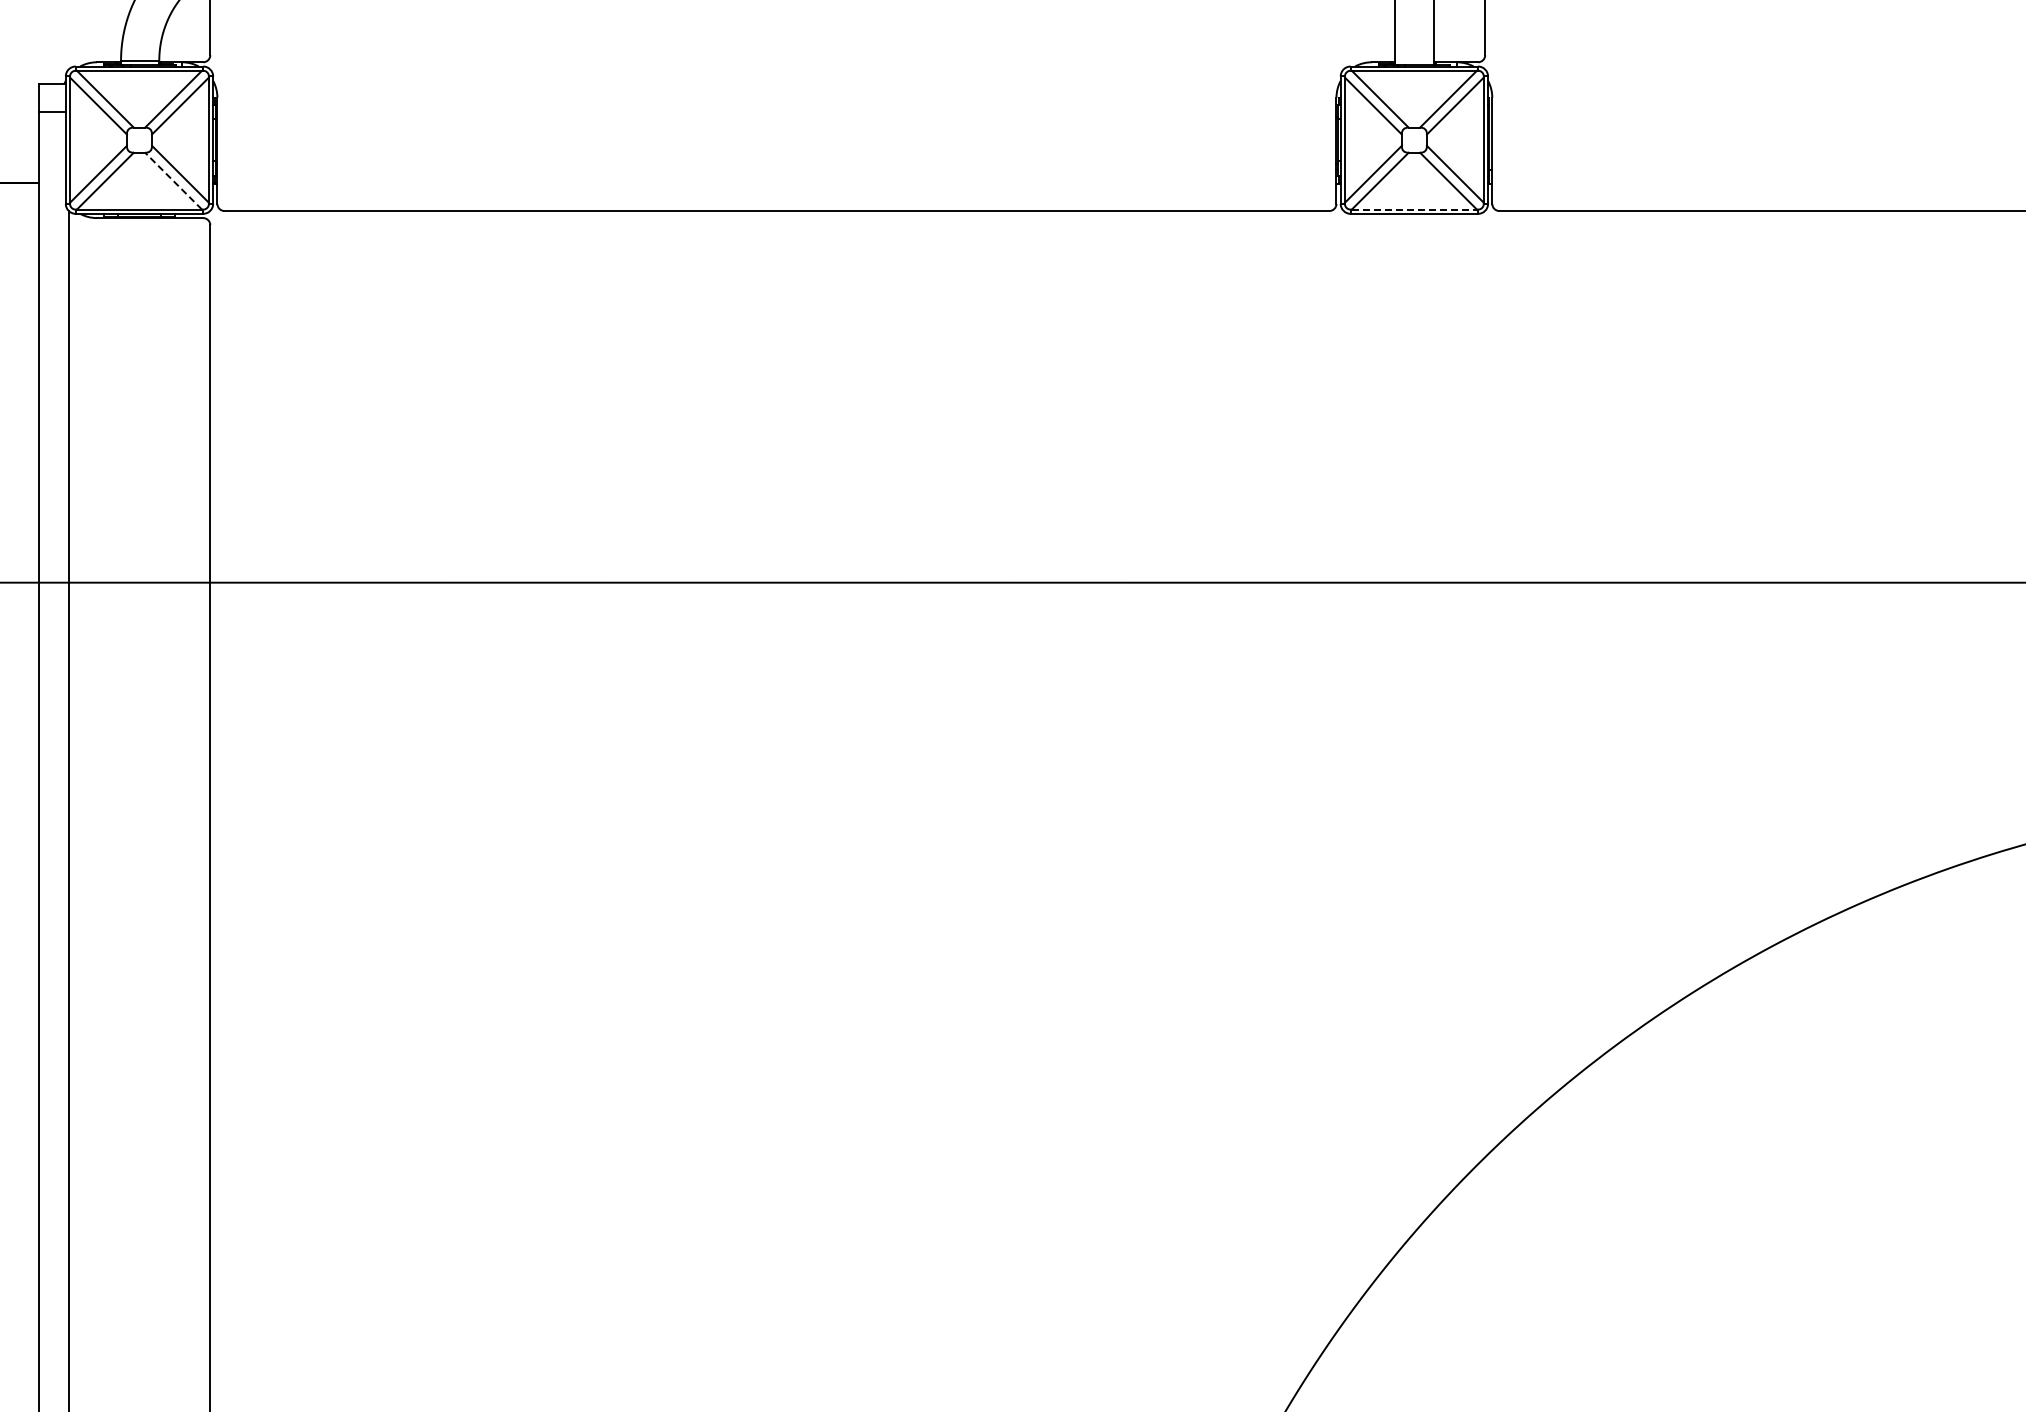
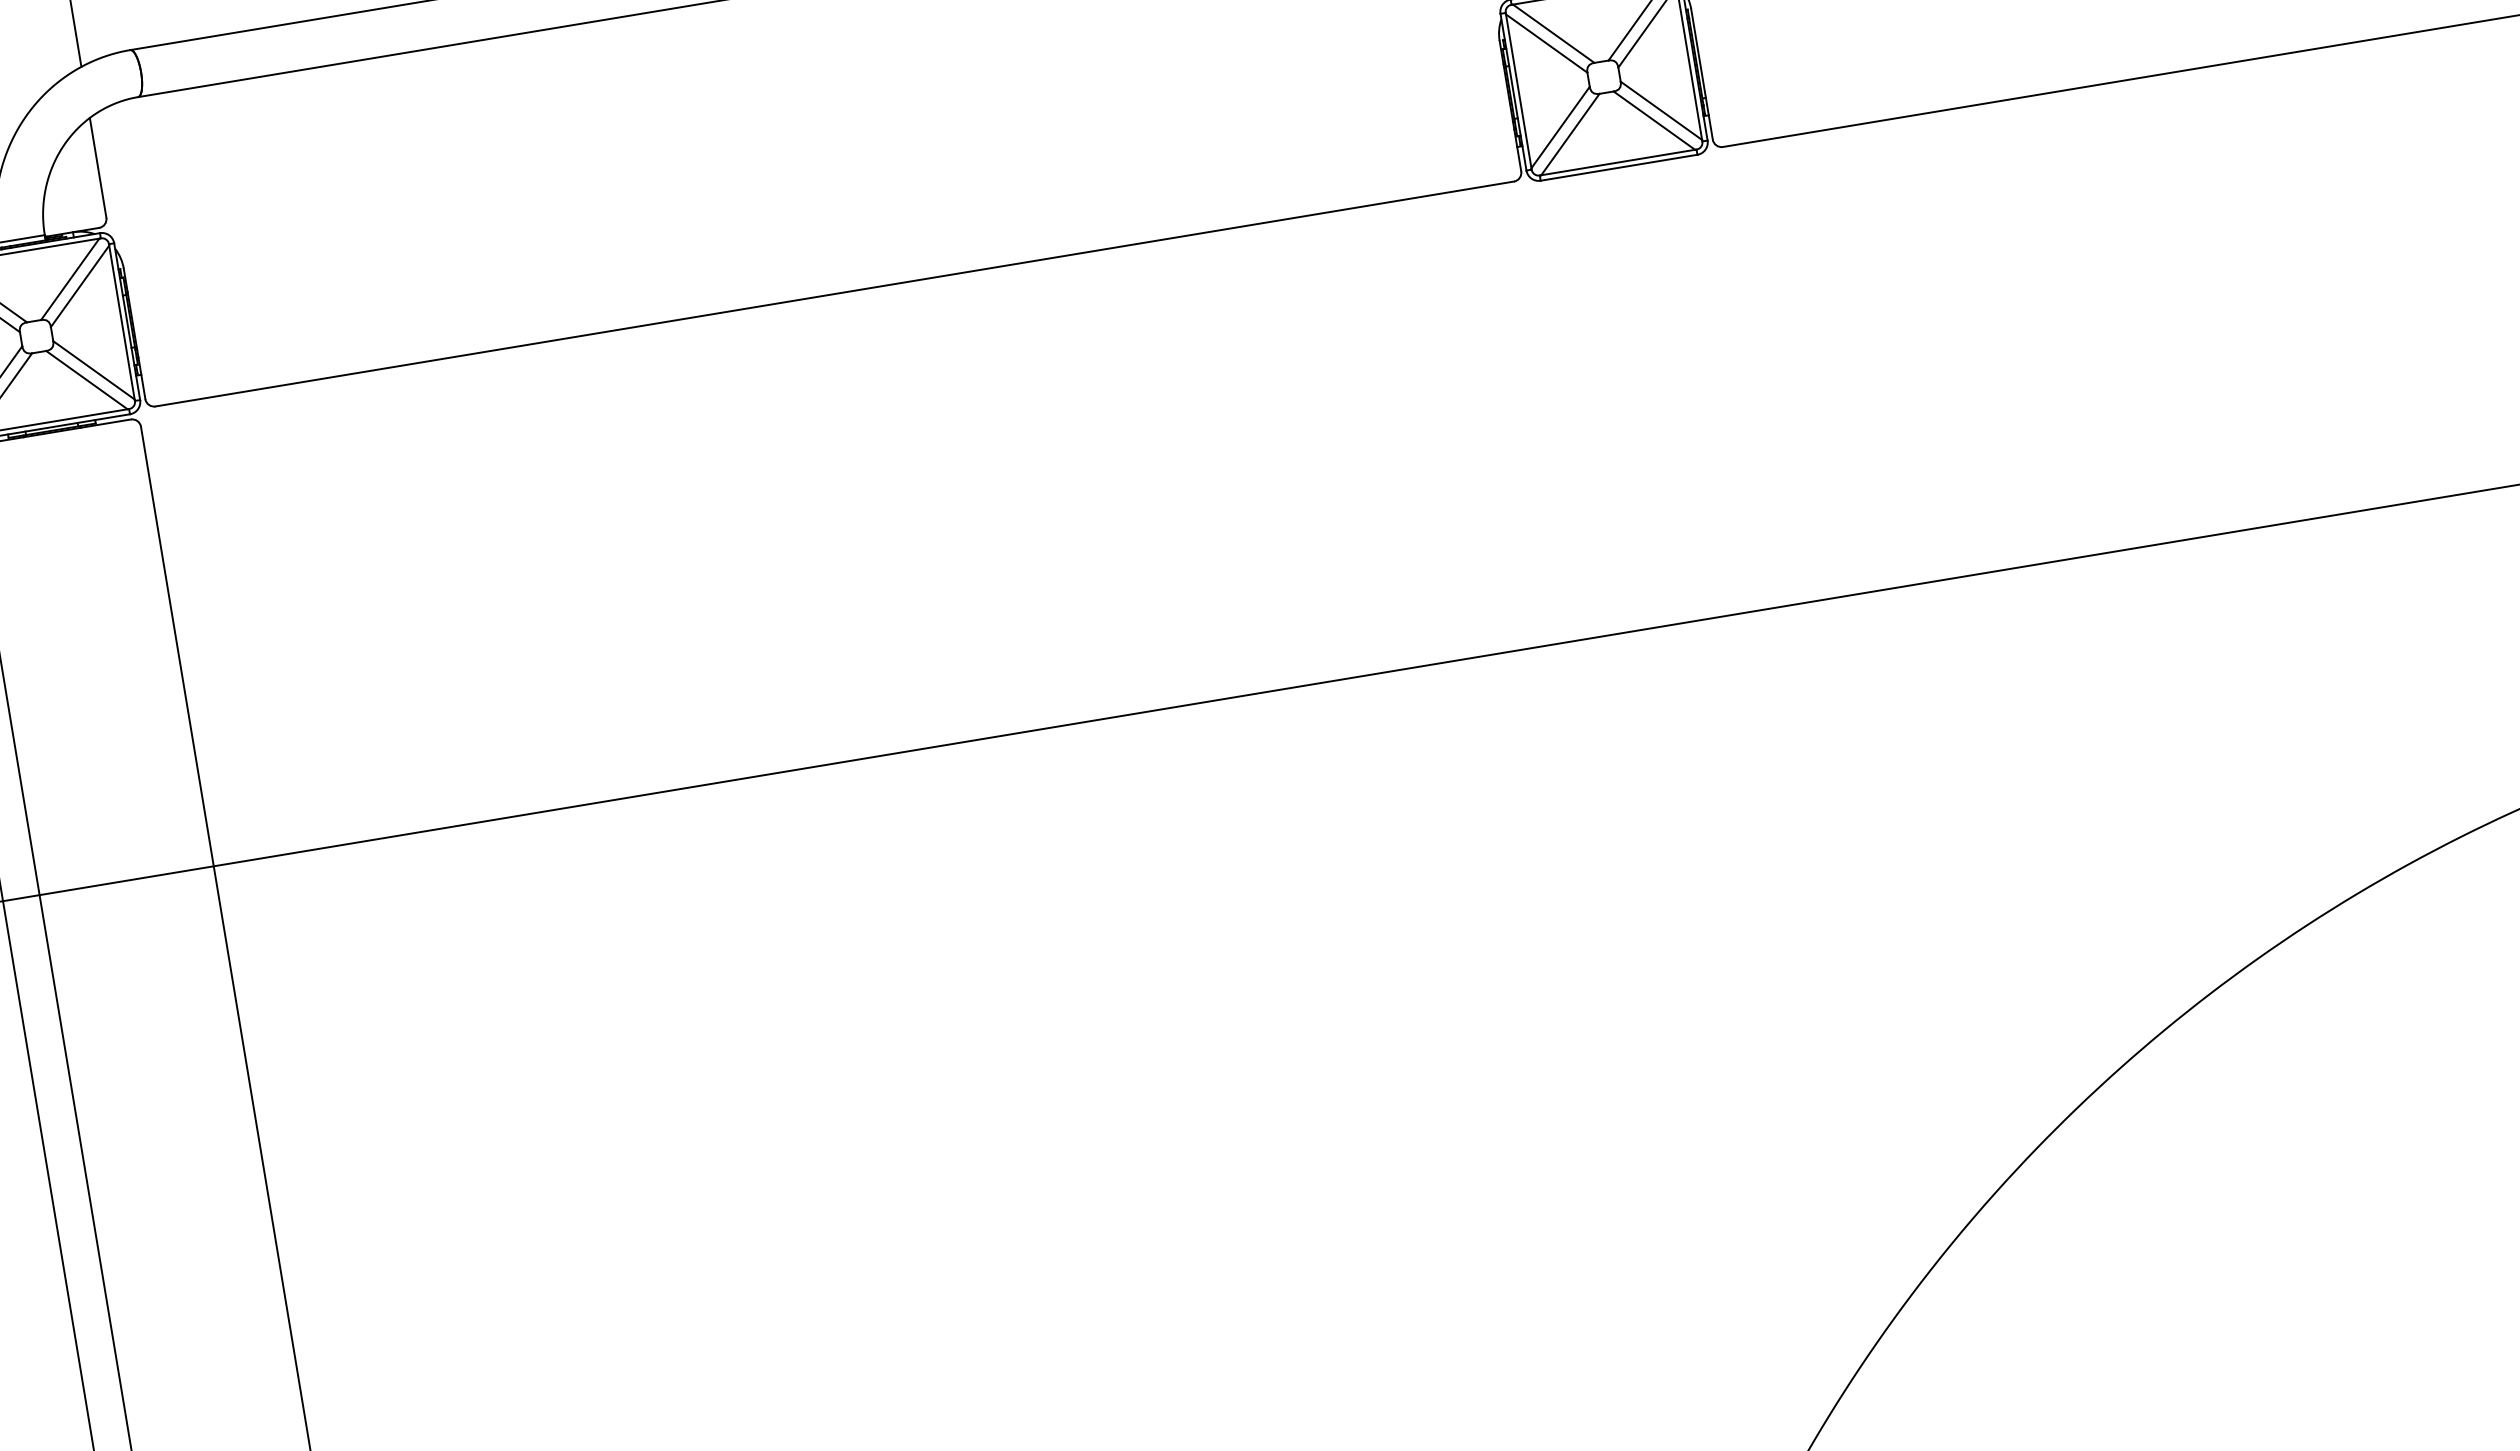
line: (173, 180) -> (86, 379), dashed -> solid
line: (1414, 209) -> (1618, 162), dashed -> solid

